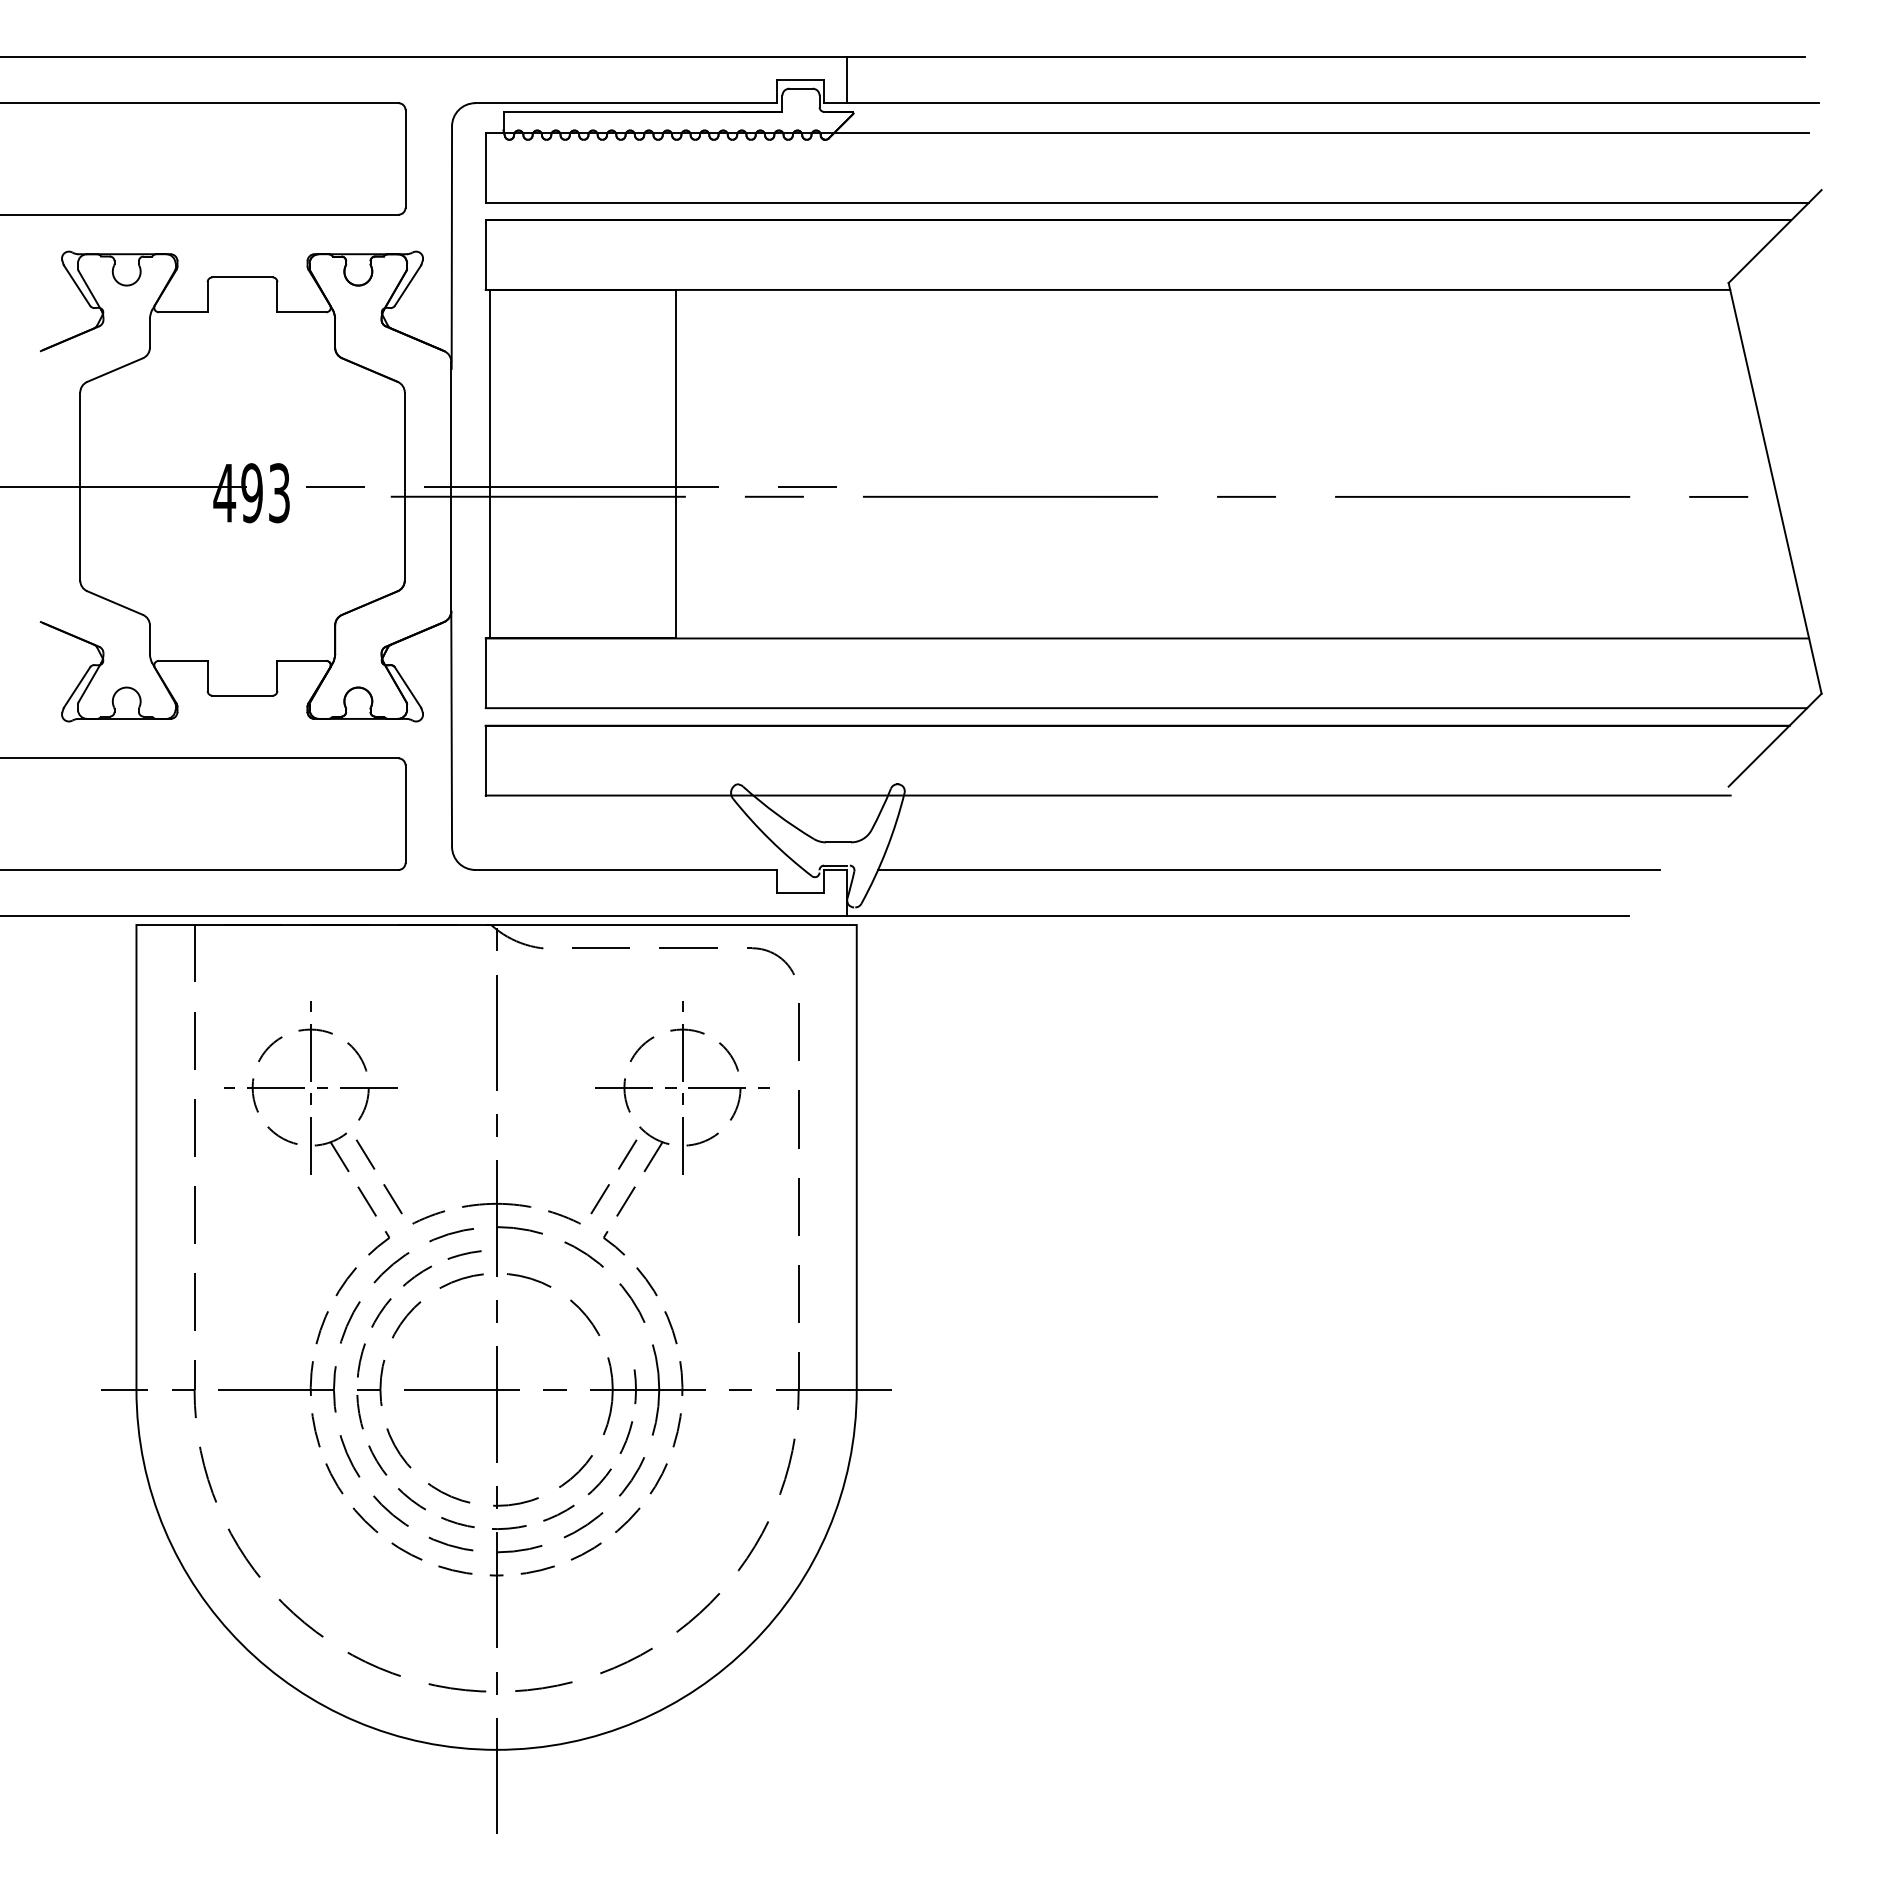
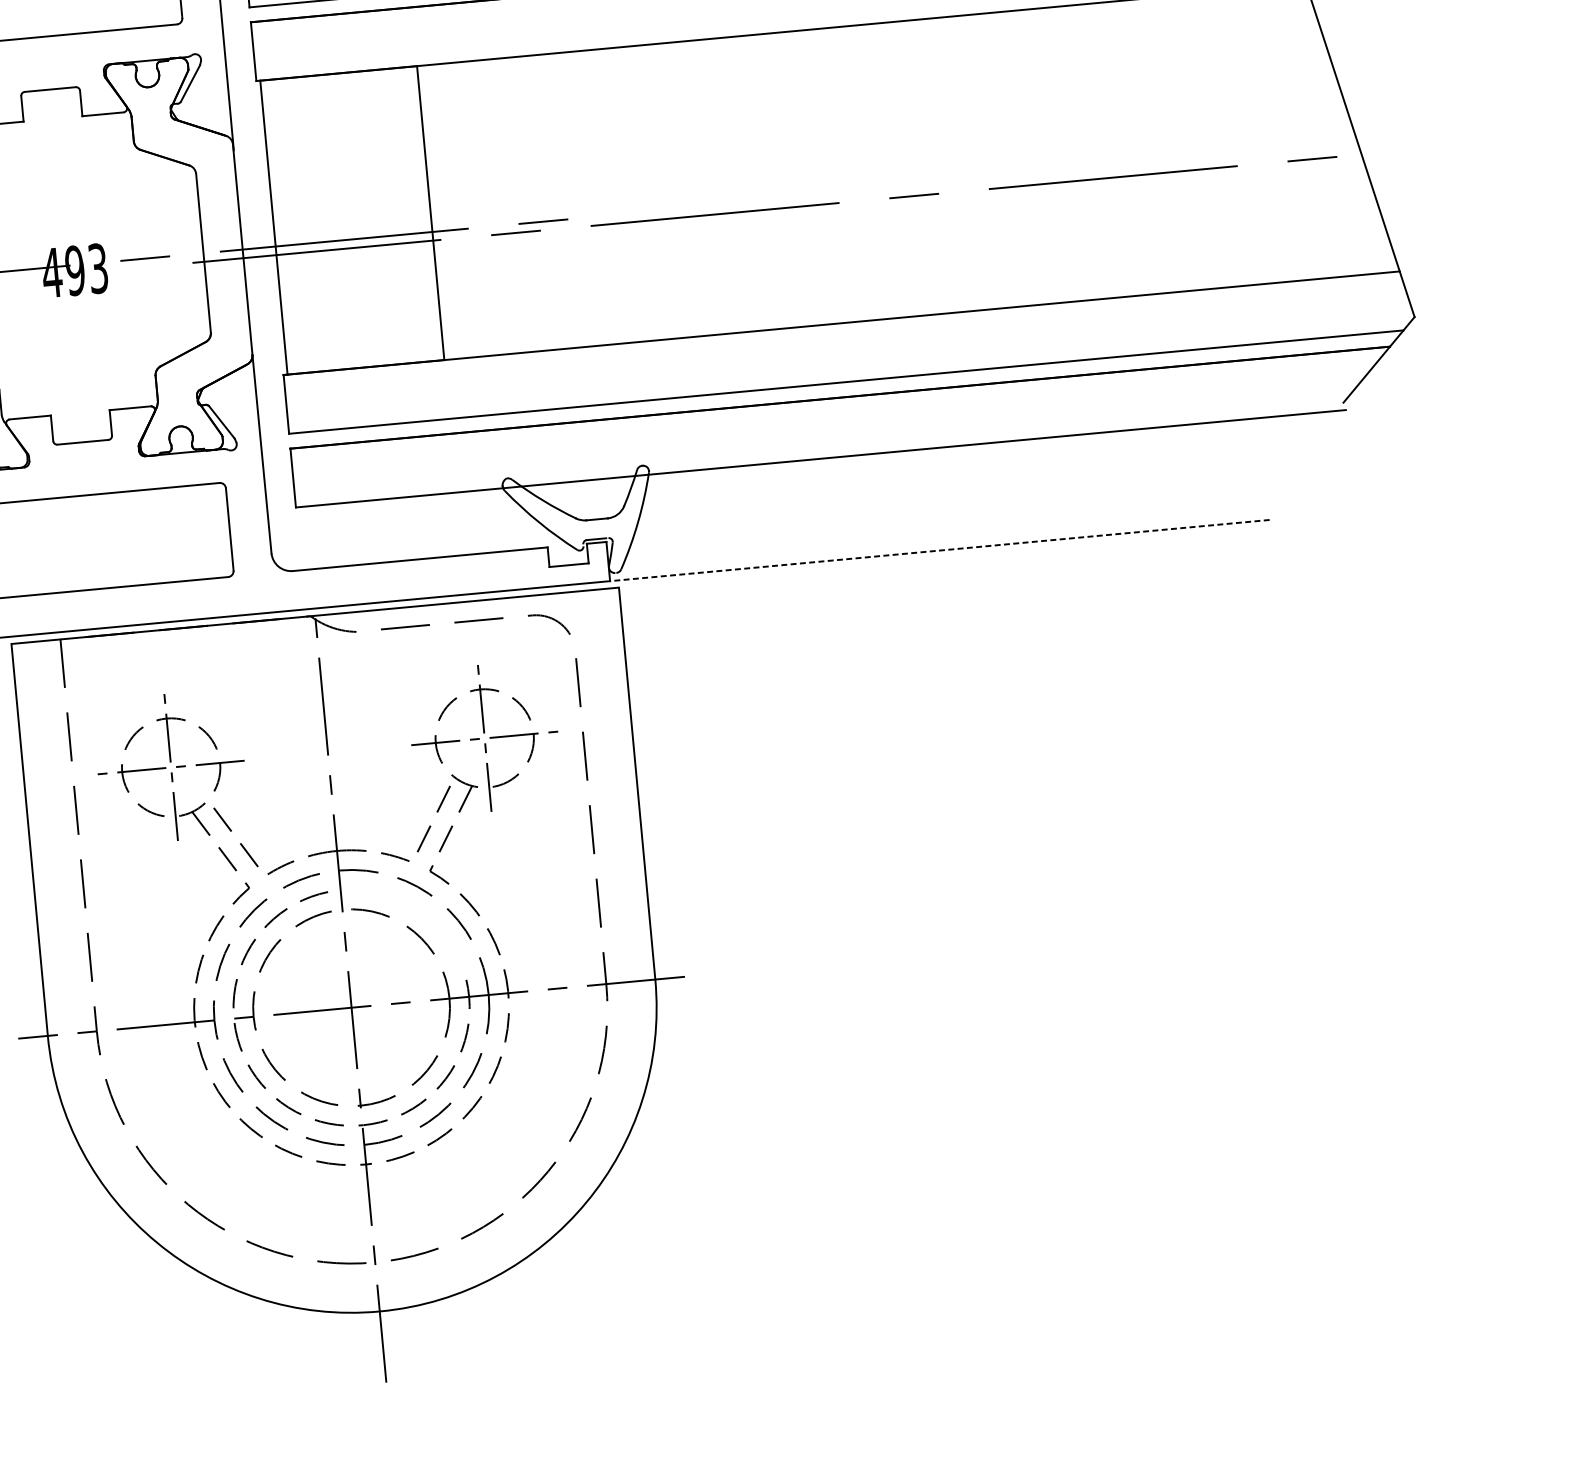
line: (1269, 870) -> (962, 509), removed
line: (1237, 916) -> (939, 550), solid -> dashed

